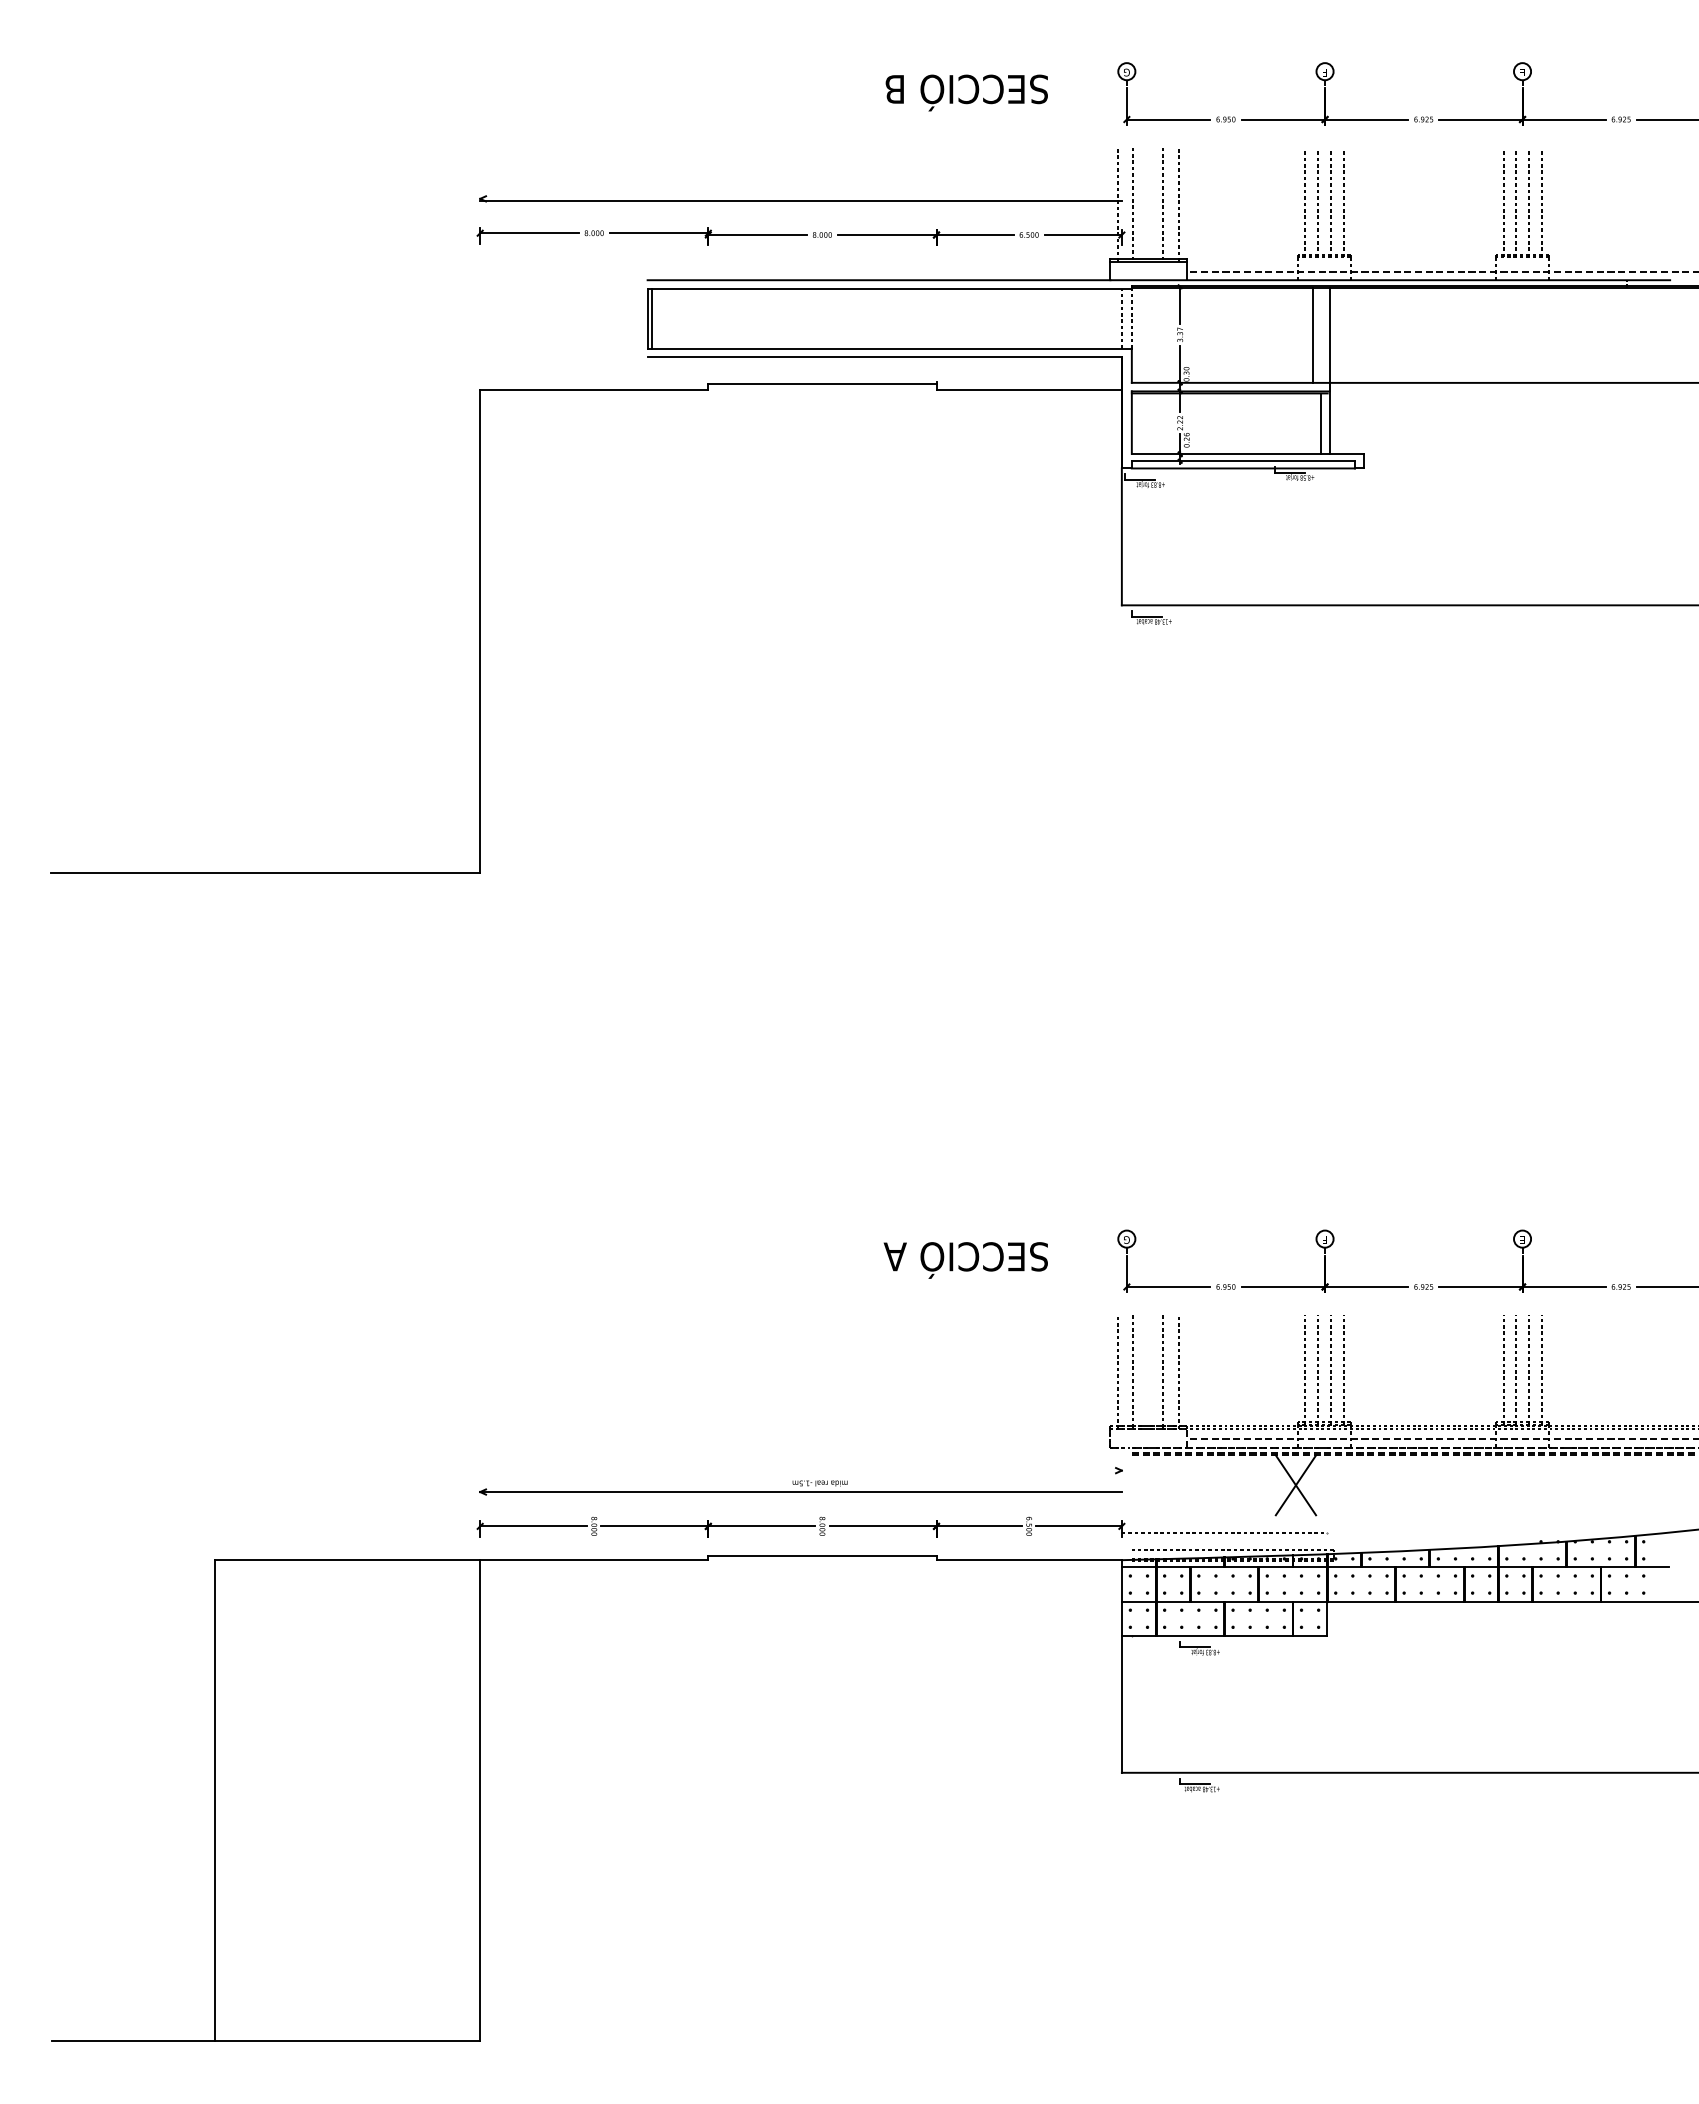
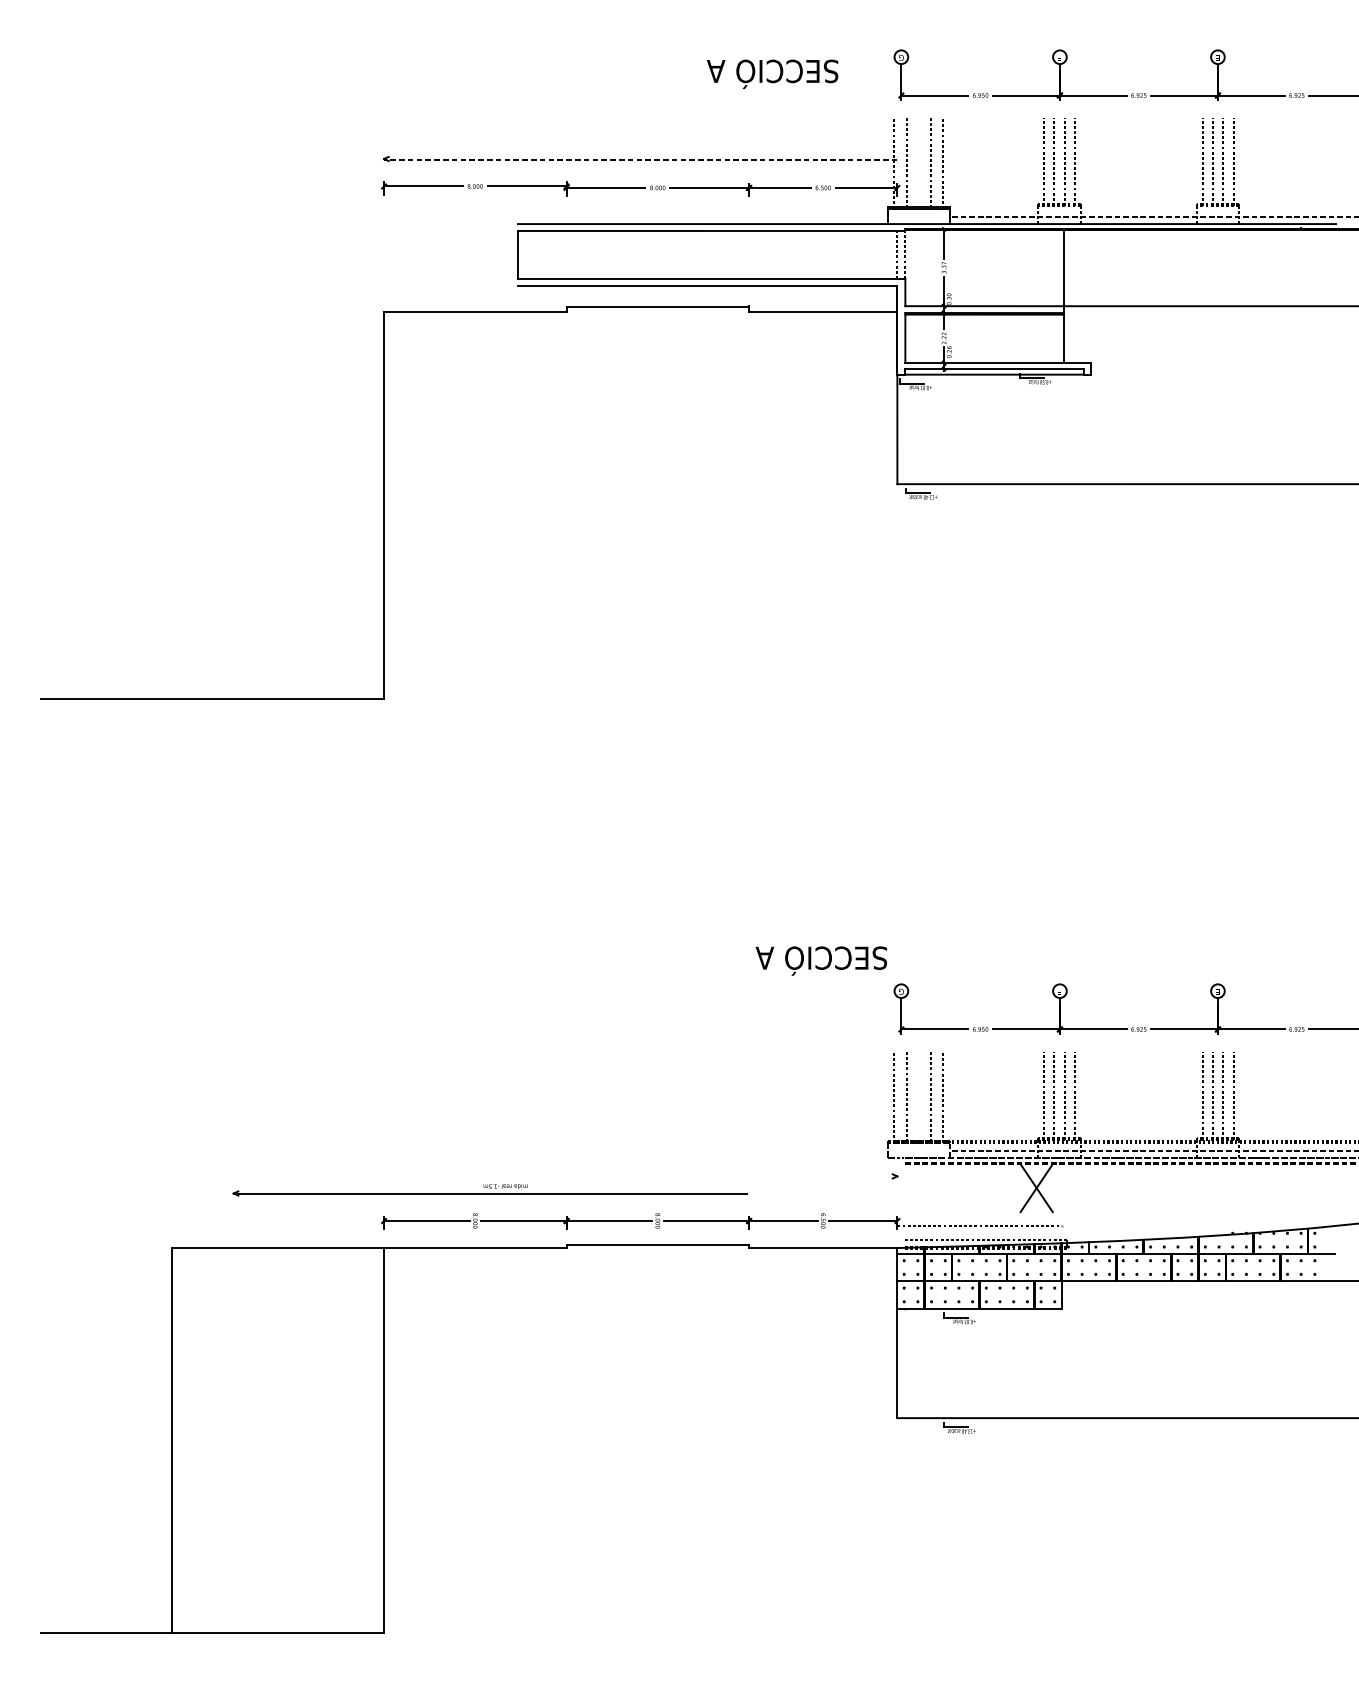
text: (894, 89) -> (715, 71), SECCIÓ B -> SECCIÓ A
line: (801, 200) -> (641, 160), solid -> dashed
line: (651, 318) -> (521, 254), removed
line: (1312, 334) -> (1049, 267), removed
line: (1321, 423) -> (1057, 338), removed
text: (965, 1260) -> (821, 961), moved
part: (800, 1487) -> (489, 1189), moved

